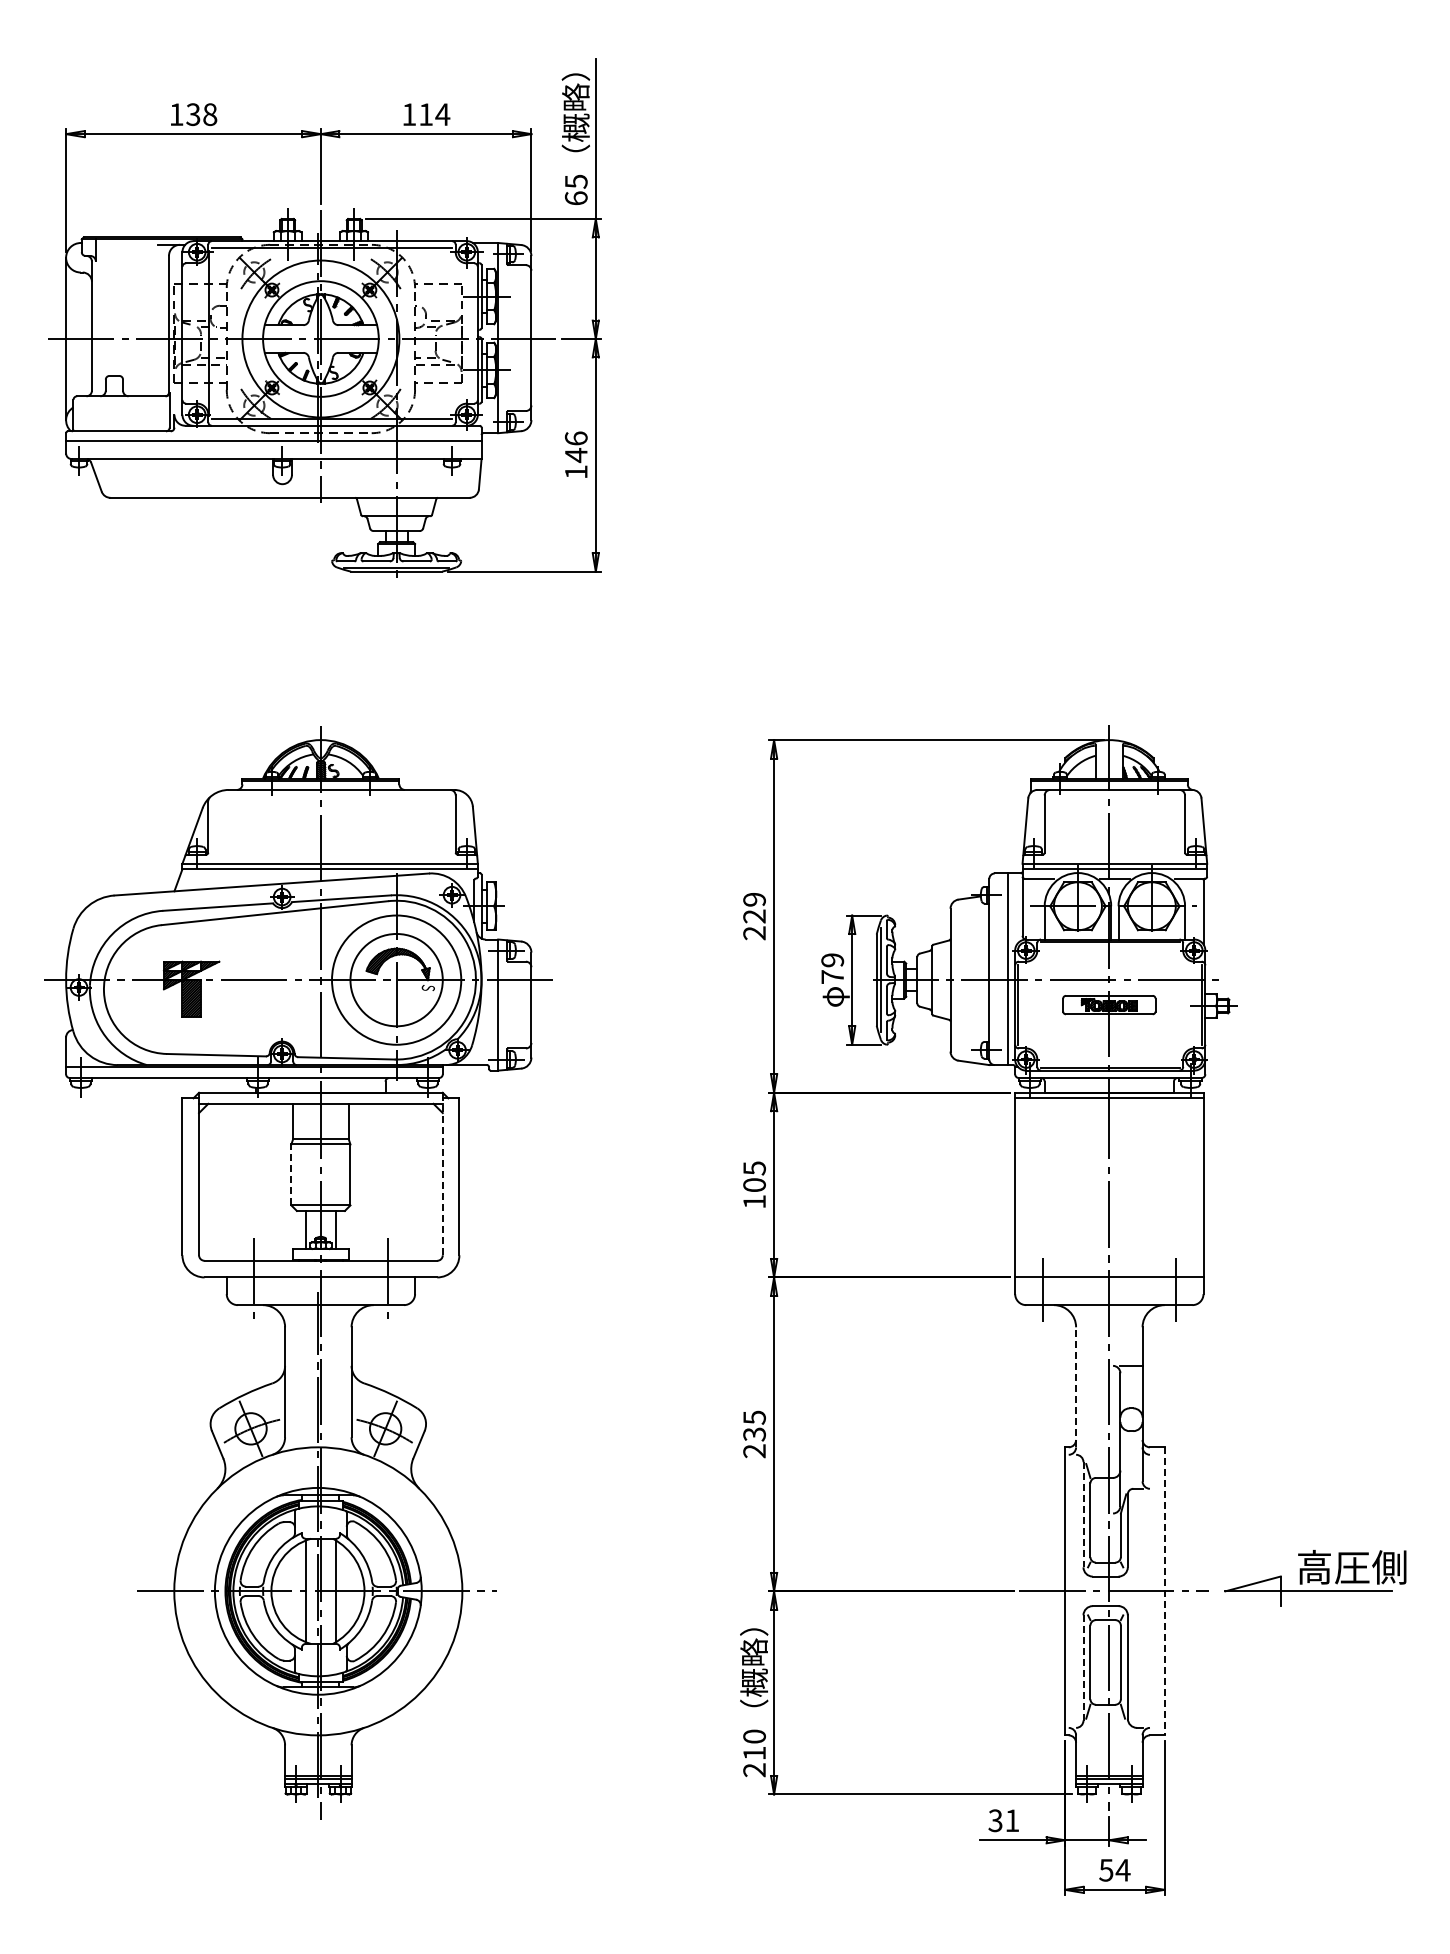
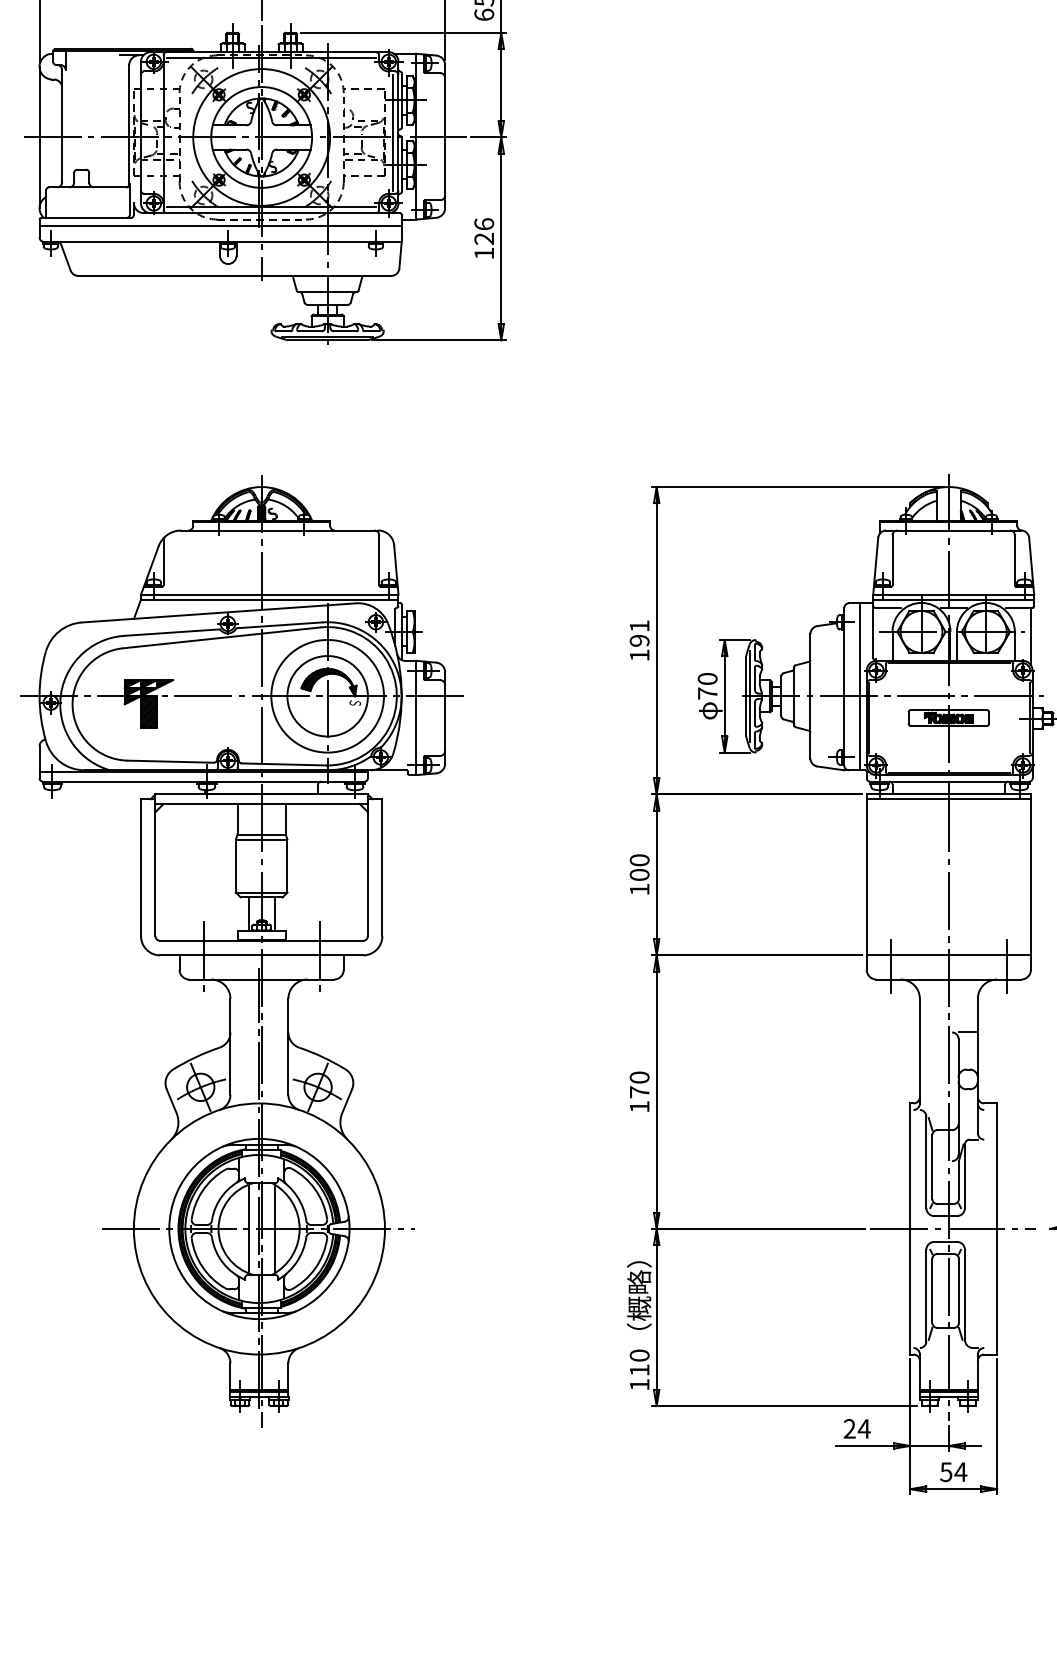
line: (471, 333) -> (392, 132), added
text: (575, 455) -> (483, 238), 146 -> 126
text: (754, 916) -> (639, 640), 229 -> 191
text: (832, 960) -> (707, 679), 79 -> 70
text: (754, 1168) -> (639, 860), 105 -> 100
line: (442, 1173) -> (367, 864), dashed -> solid
line: (291, 1174) -> (236, 865), dashed -> solid
line: (1076, 1386) -> (920, 1050), dashed -> solid
text: (754, 1434) -> (639, 1092), 235 -> 170
line: (1083, 1514) -> (926, 1162), dashed -> solid
line: (1164, 1591) -> (996, 1229), dashed -> solid
line: (1083, 1667) -> (926, 1295), dashed -> solid
text: (754, 1770) -> (639, 1385), 210 -> 110
text: (1003, 1820) -> (856, 1428), 31 -> 24

